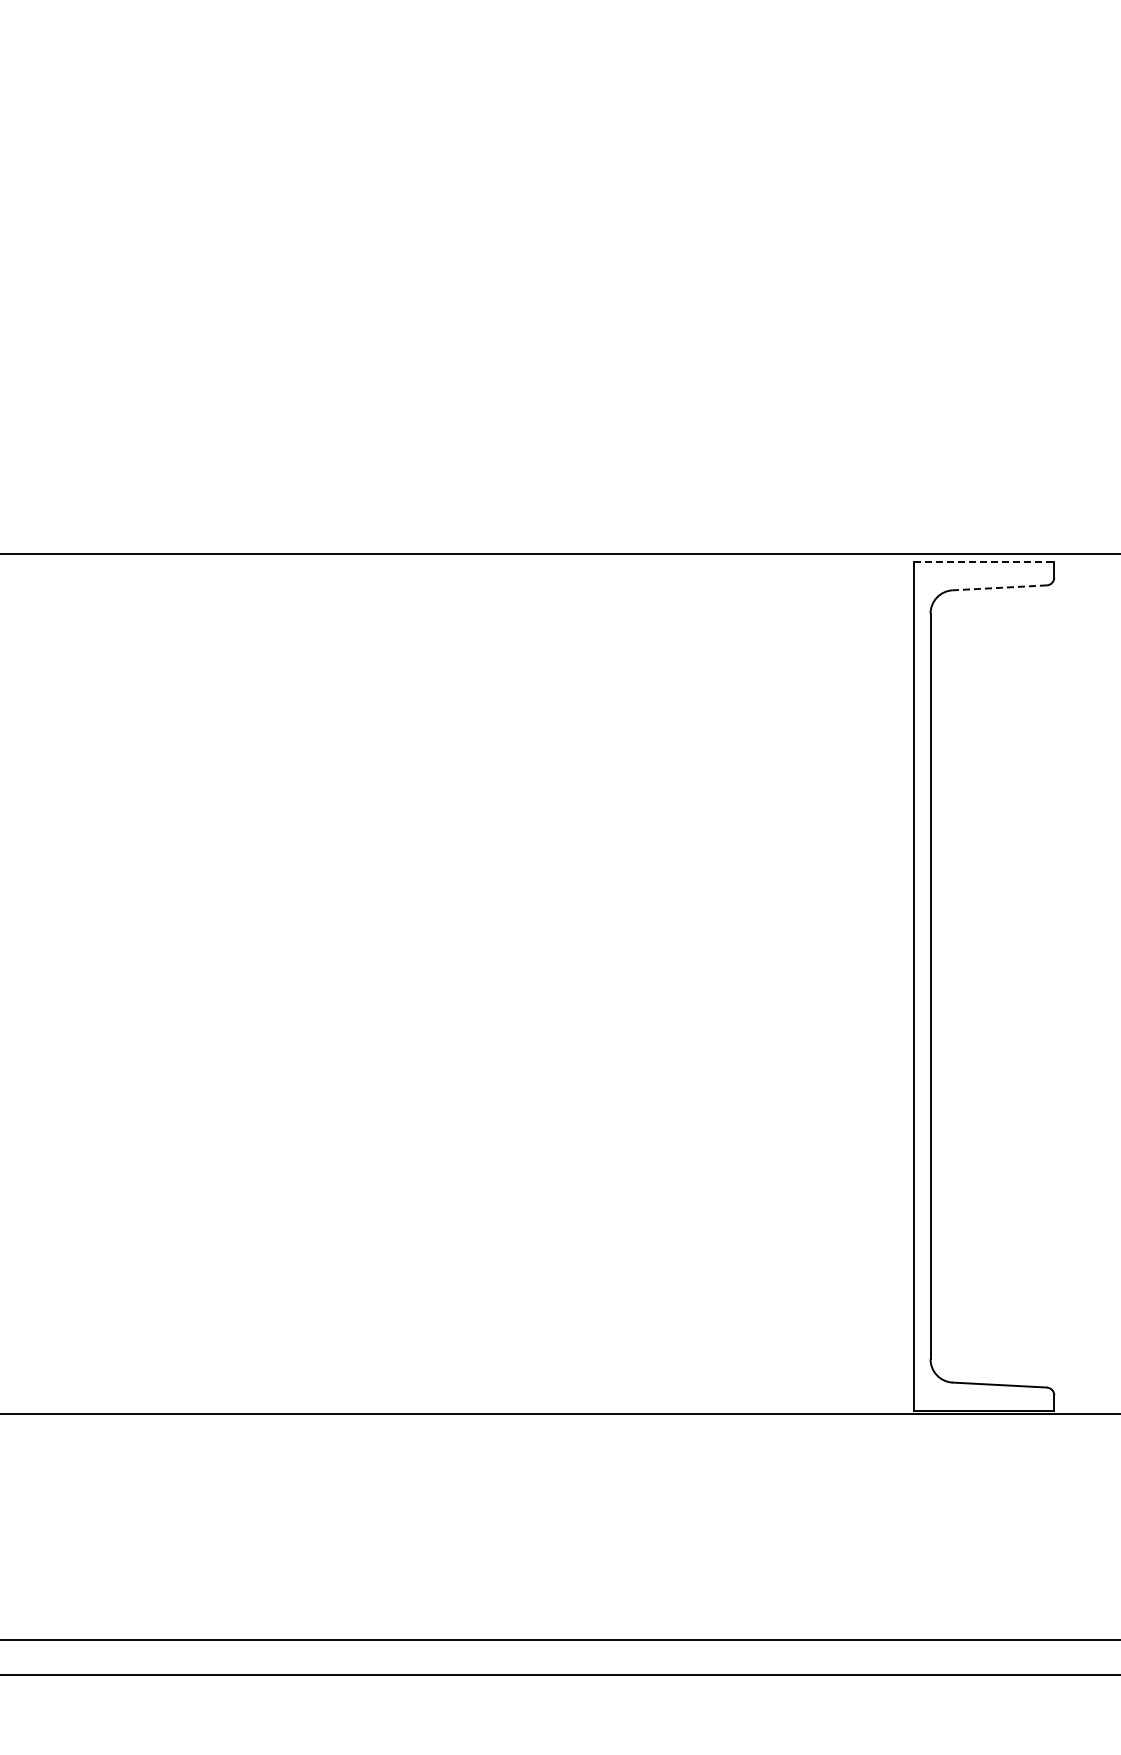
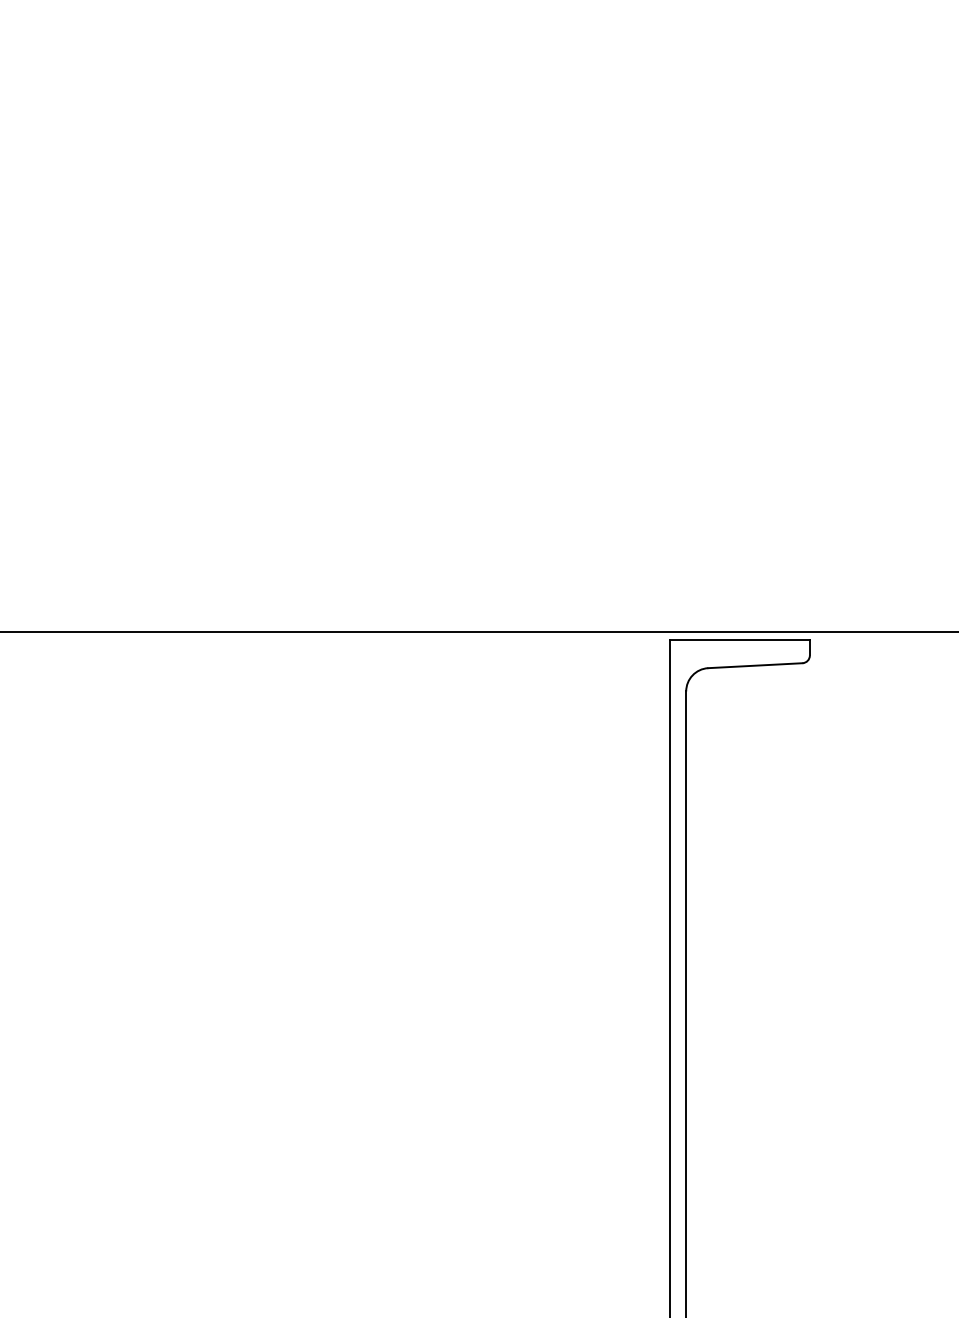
line: (984, 562) -> (740, 640), dashed -> solid
line: (999, 587) -> (755, 665), dashed -> solid

